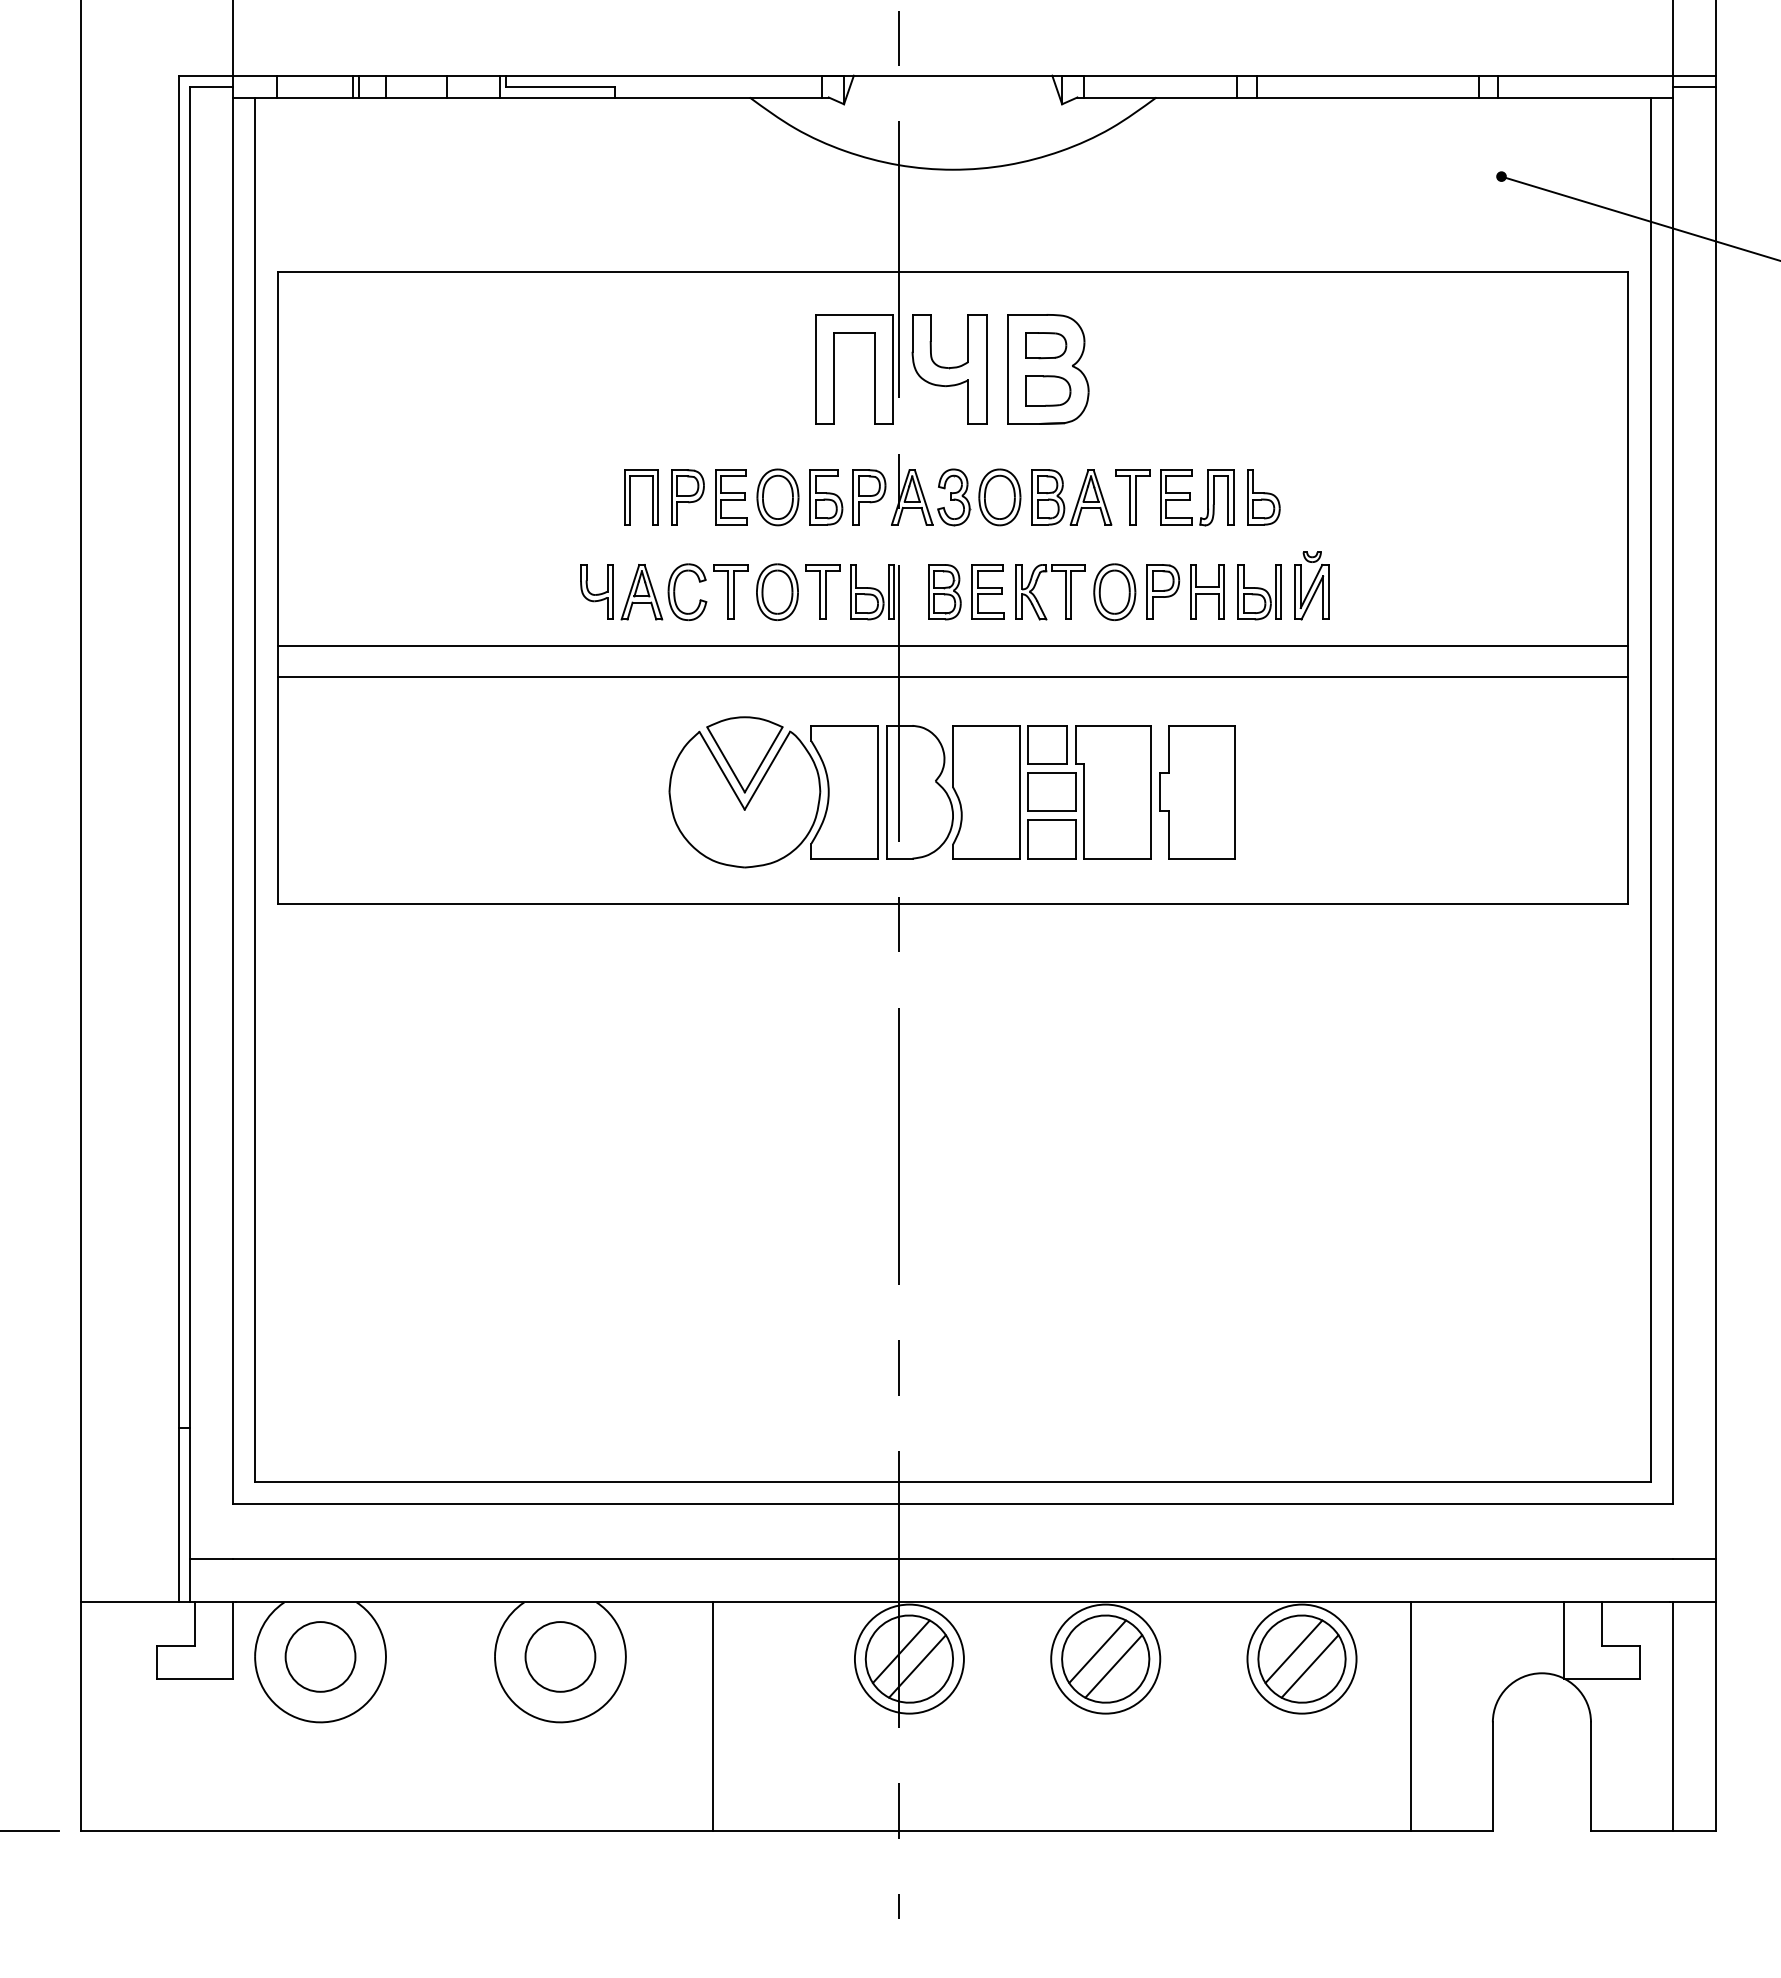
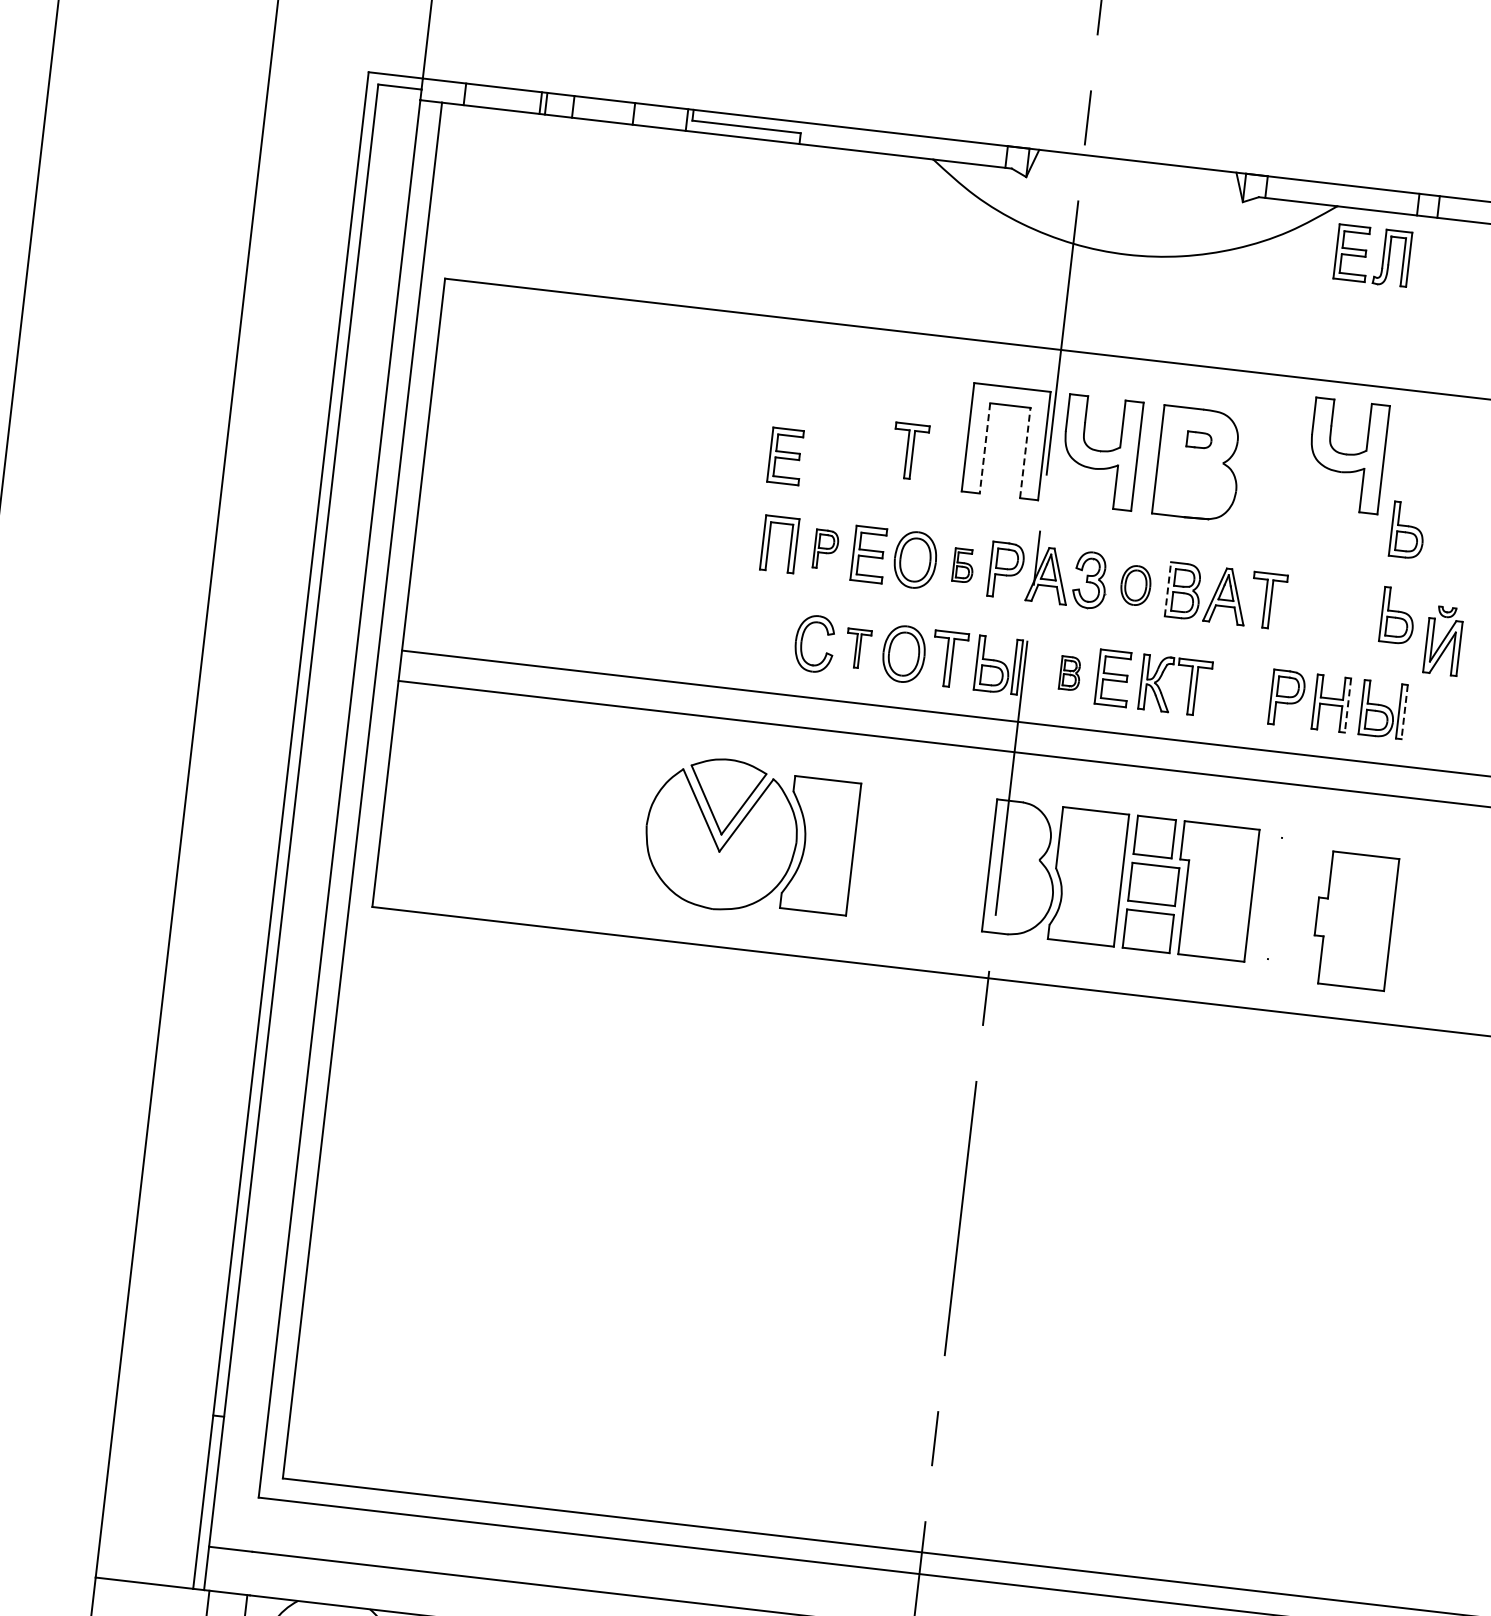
part: (1194, 344) -> (1346, 456), added
part: (1046, 345) -> (1199, 439), size x0.6
line: (874, 378) -> (1024, 453), solid -> dashed
line: (834, 379) -> (985, 449), solid -> dashed
part: (759, 389) -> (909, 450), added
part: (1048, 390) -> (1196, 484), removed
part: (637, 409) -> (786, 456), added
part: (1263, 411) -> (1407, 530), added
line: (1032, 496) -> (1168, 588), solid -> dashed
part: (687, 497) -> (825, 549), size x0.7
part: (826, 497) -> (963, 565), size x0.6
part: (999, 497) -> (1135, 585), size x0.7
part: (1190, 497) -> (1366, 254), moved
part: (1311, 585) -> (1443, 640), moved
part: (730, 591) -> (857, 648), size x0.7
part: (1114, 591) -> (1238, 692), removed
part: (944, 592) -> (1069, 673), size x0.6
line: (1224, 592) -> (1348, 705), solid -> dashed
line: (1281, 592) -> (1404, 712), solid -> dashed
part: (628, 594) -> (755, 639), removed
part: (773, 792) -> (749, 837), moved
part: (1197, 792) -> (1354, 920), moved

